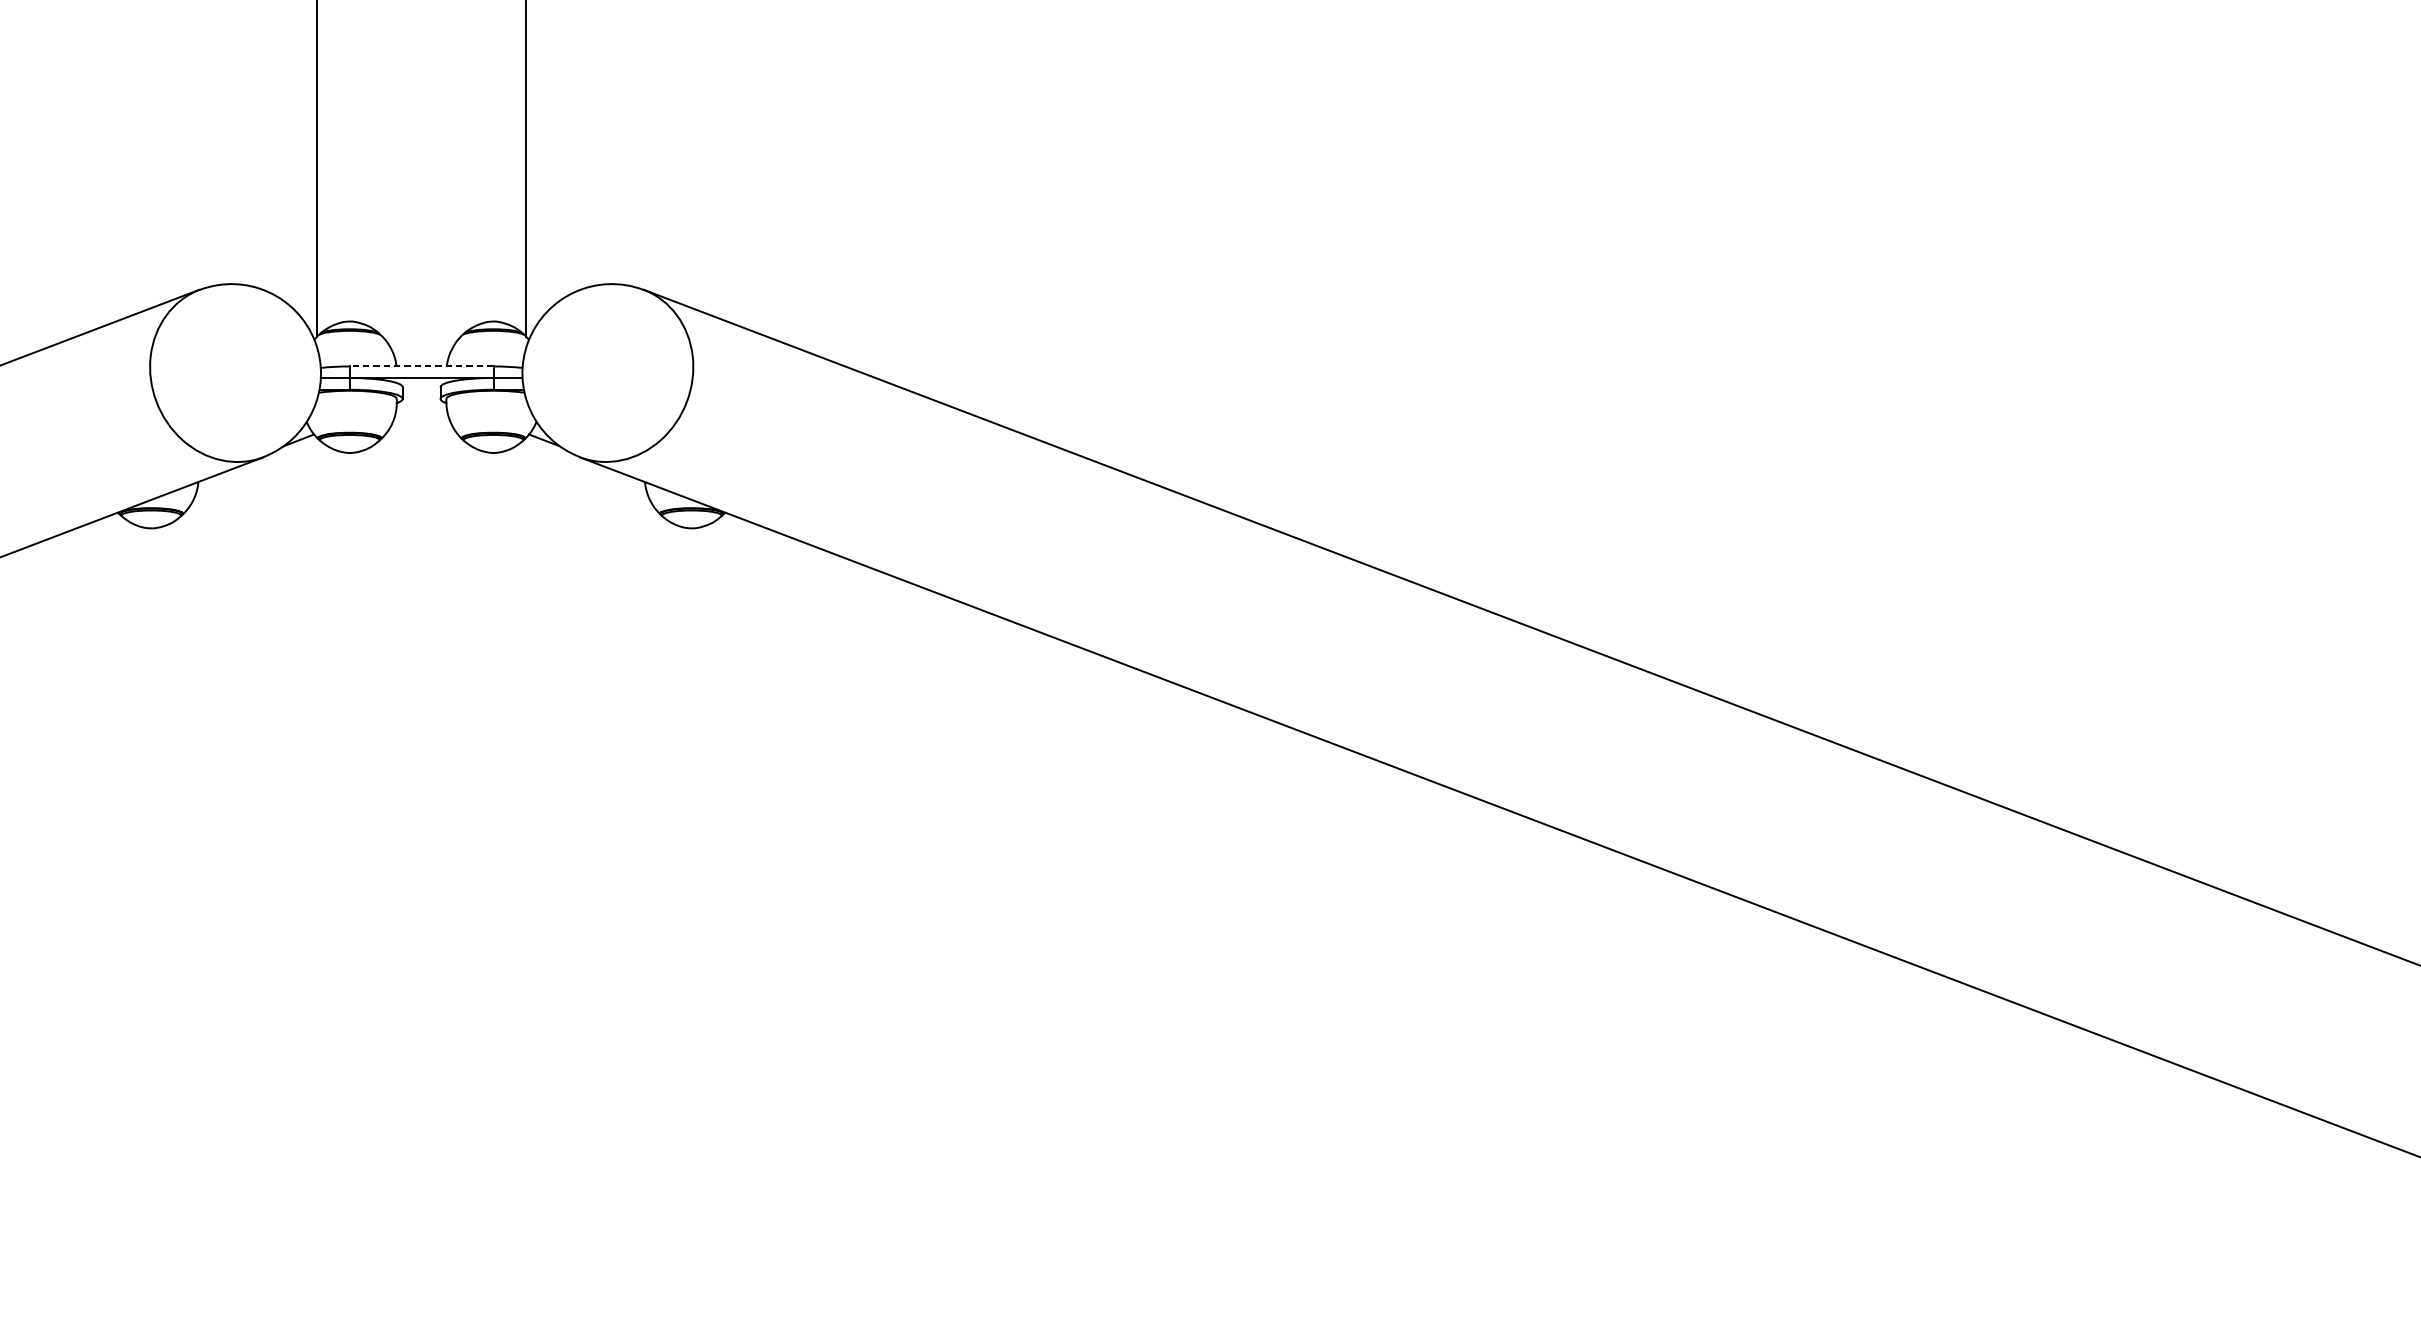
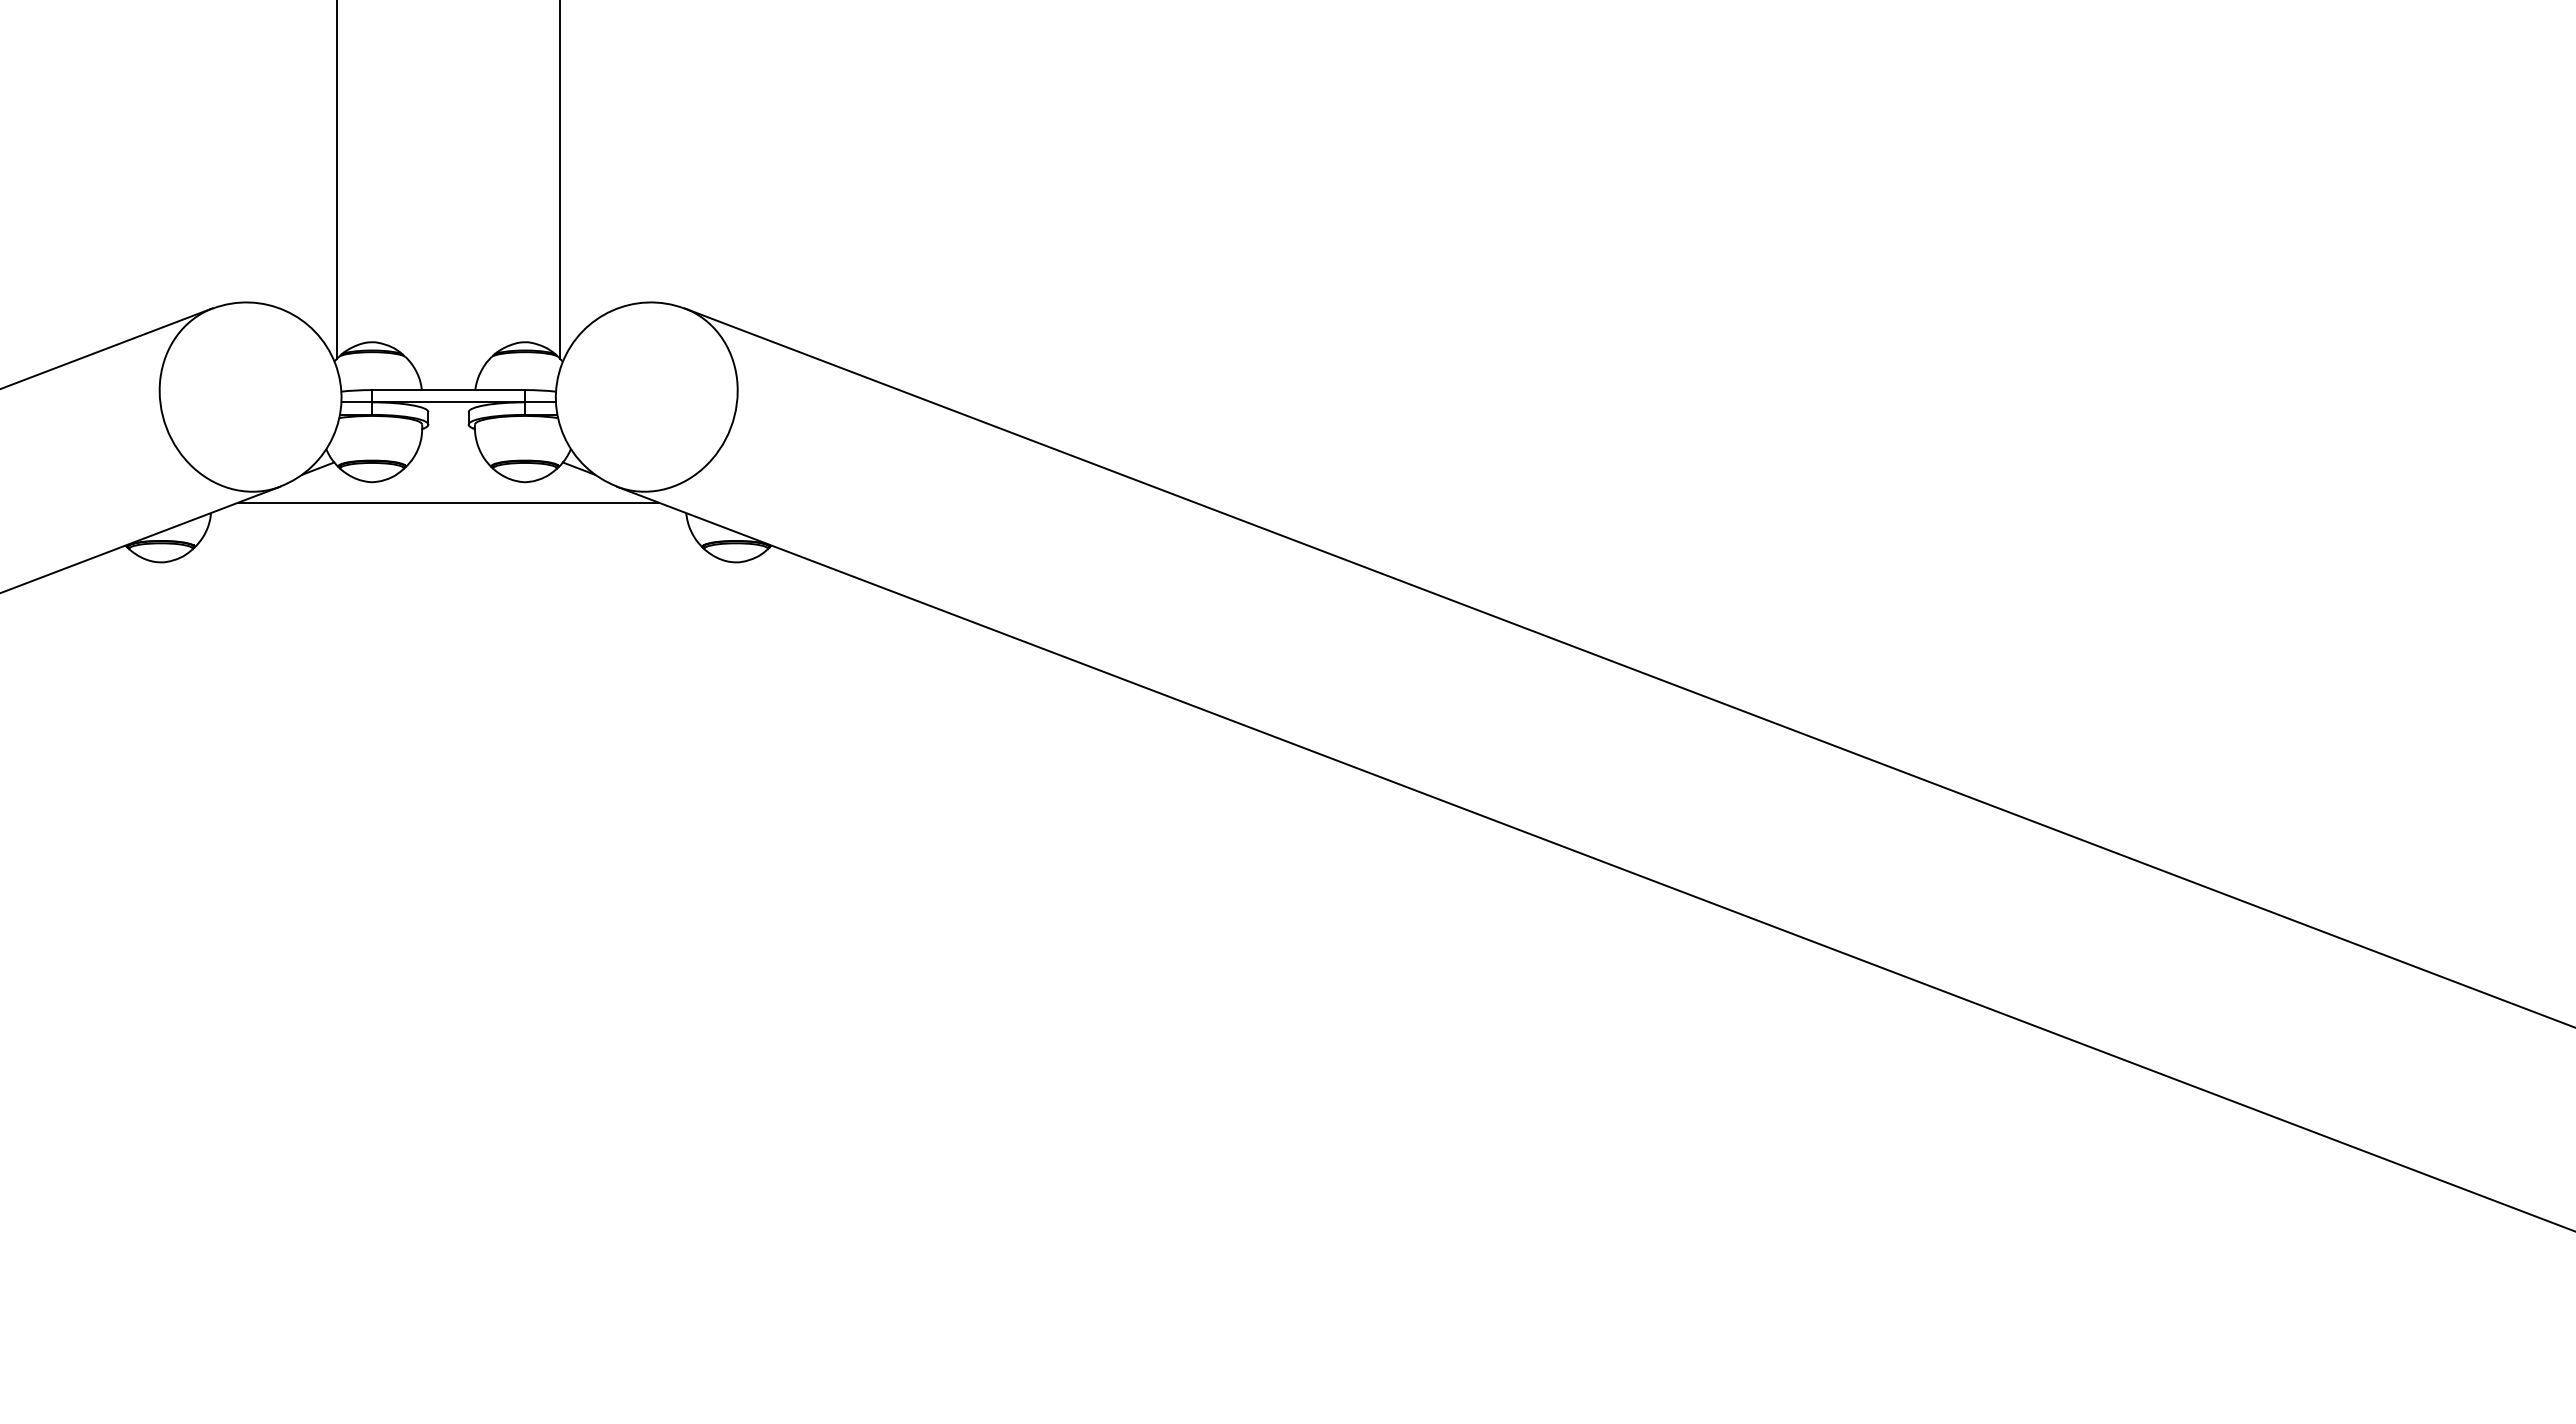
line: (421, 366) -> (448, 390), dashed -> solid
line: (421, 472) -> (448, 502), added

